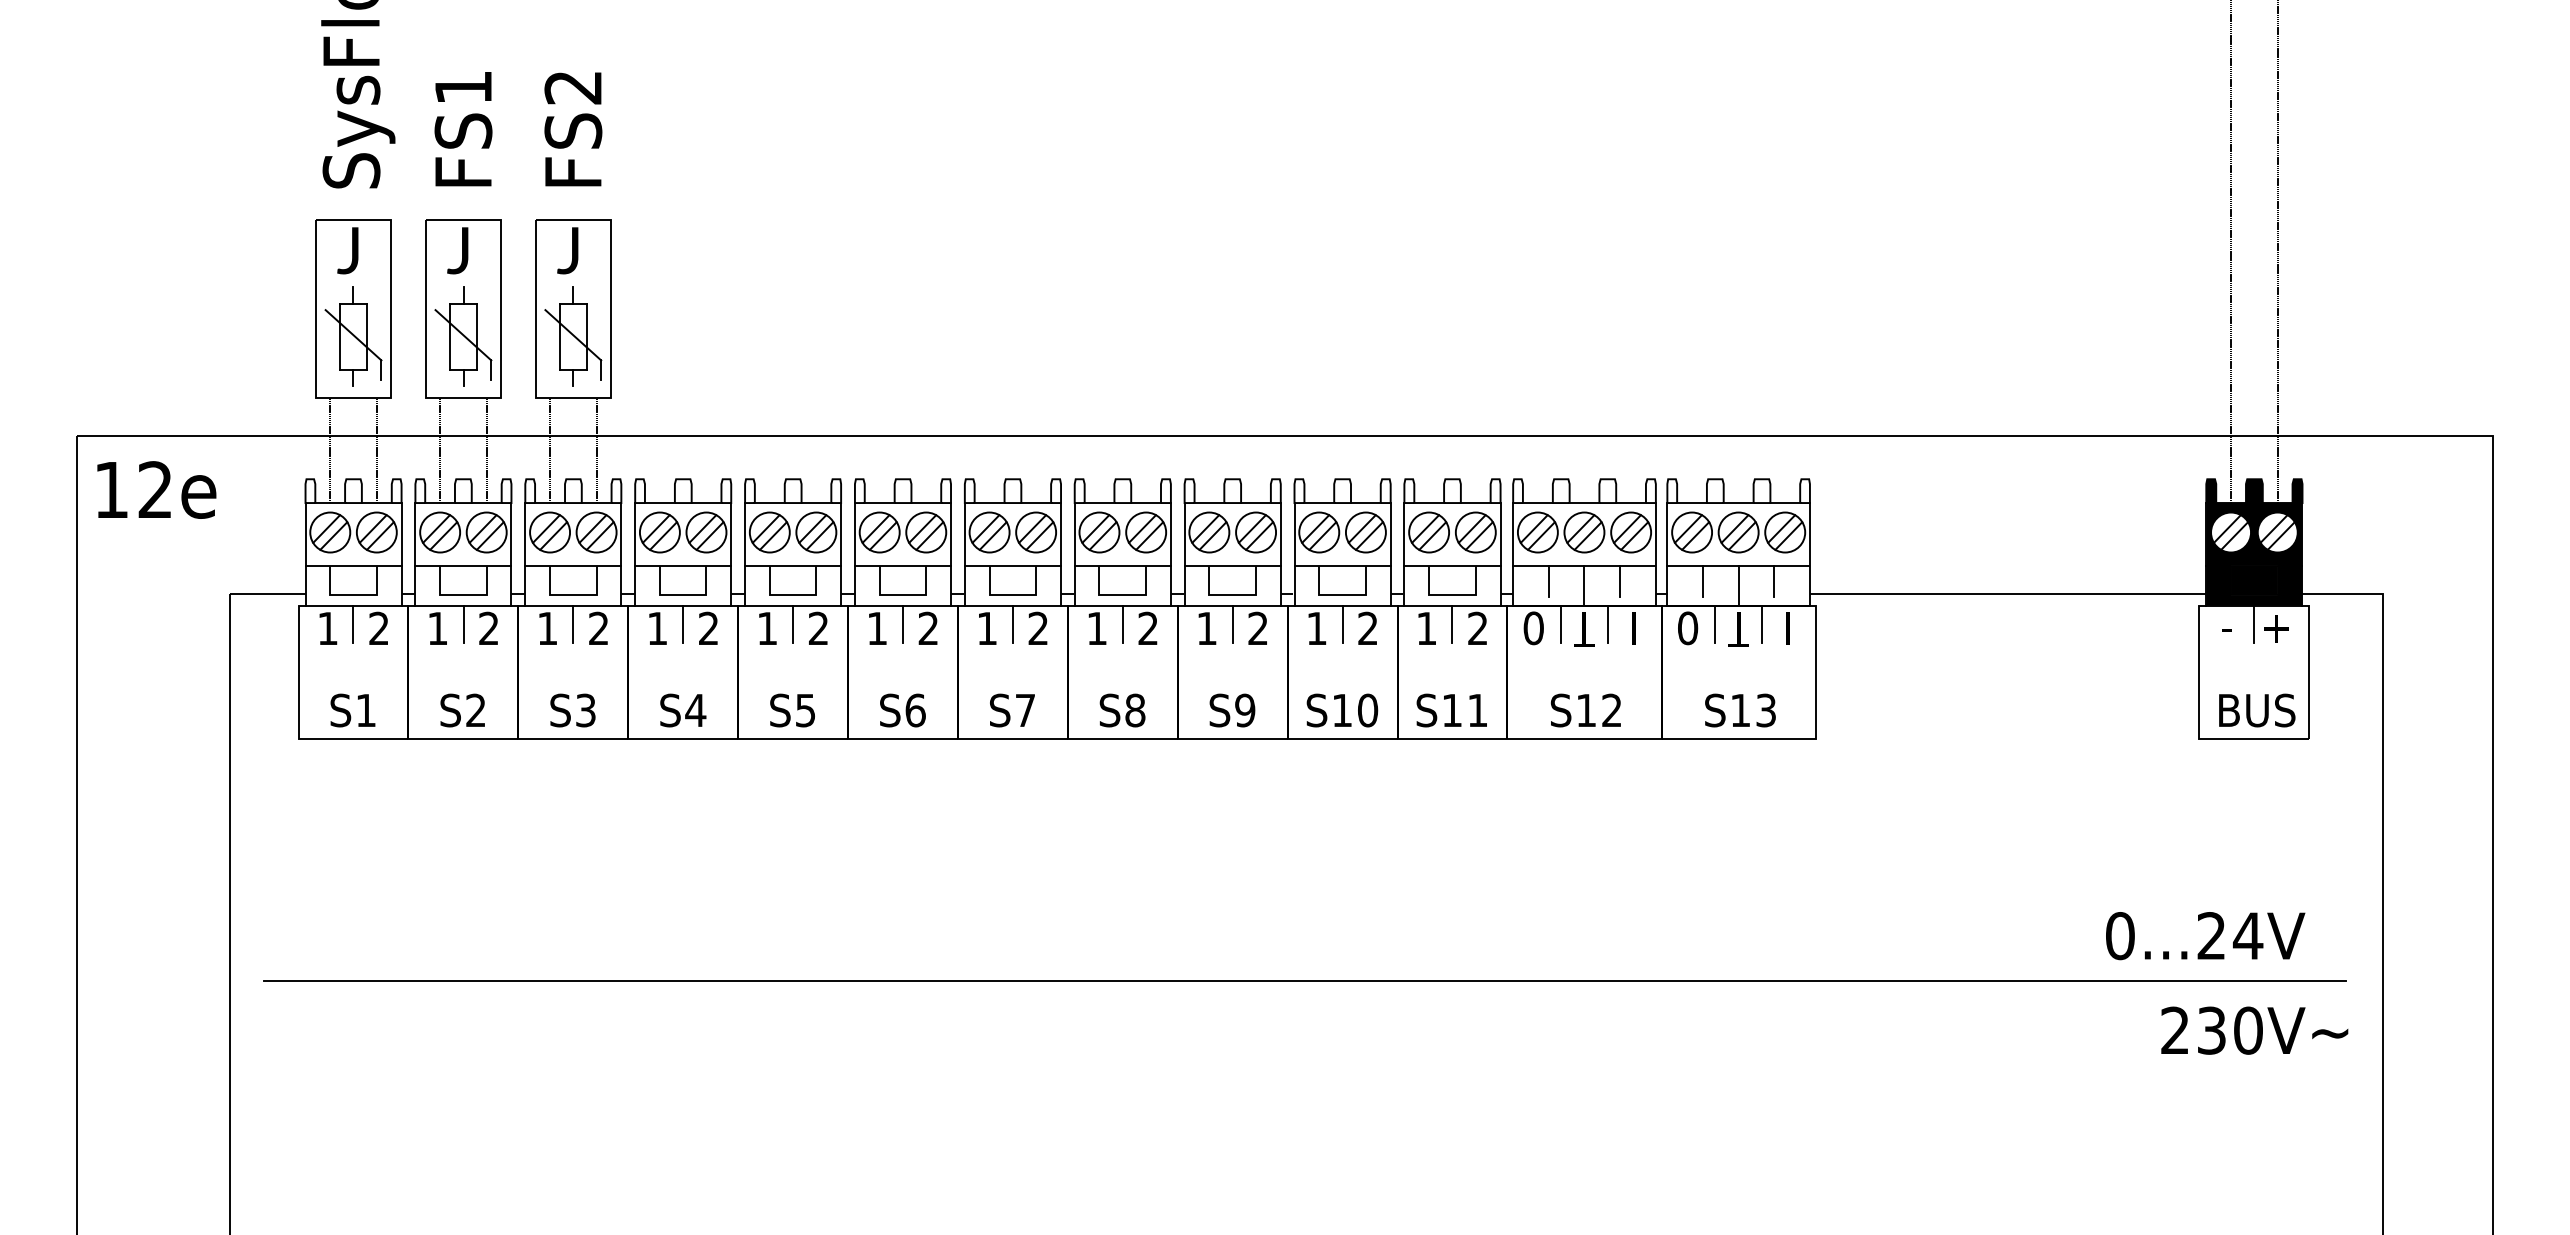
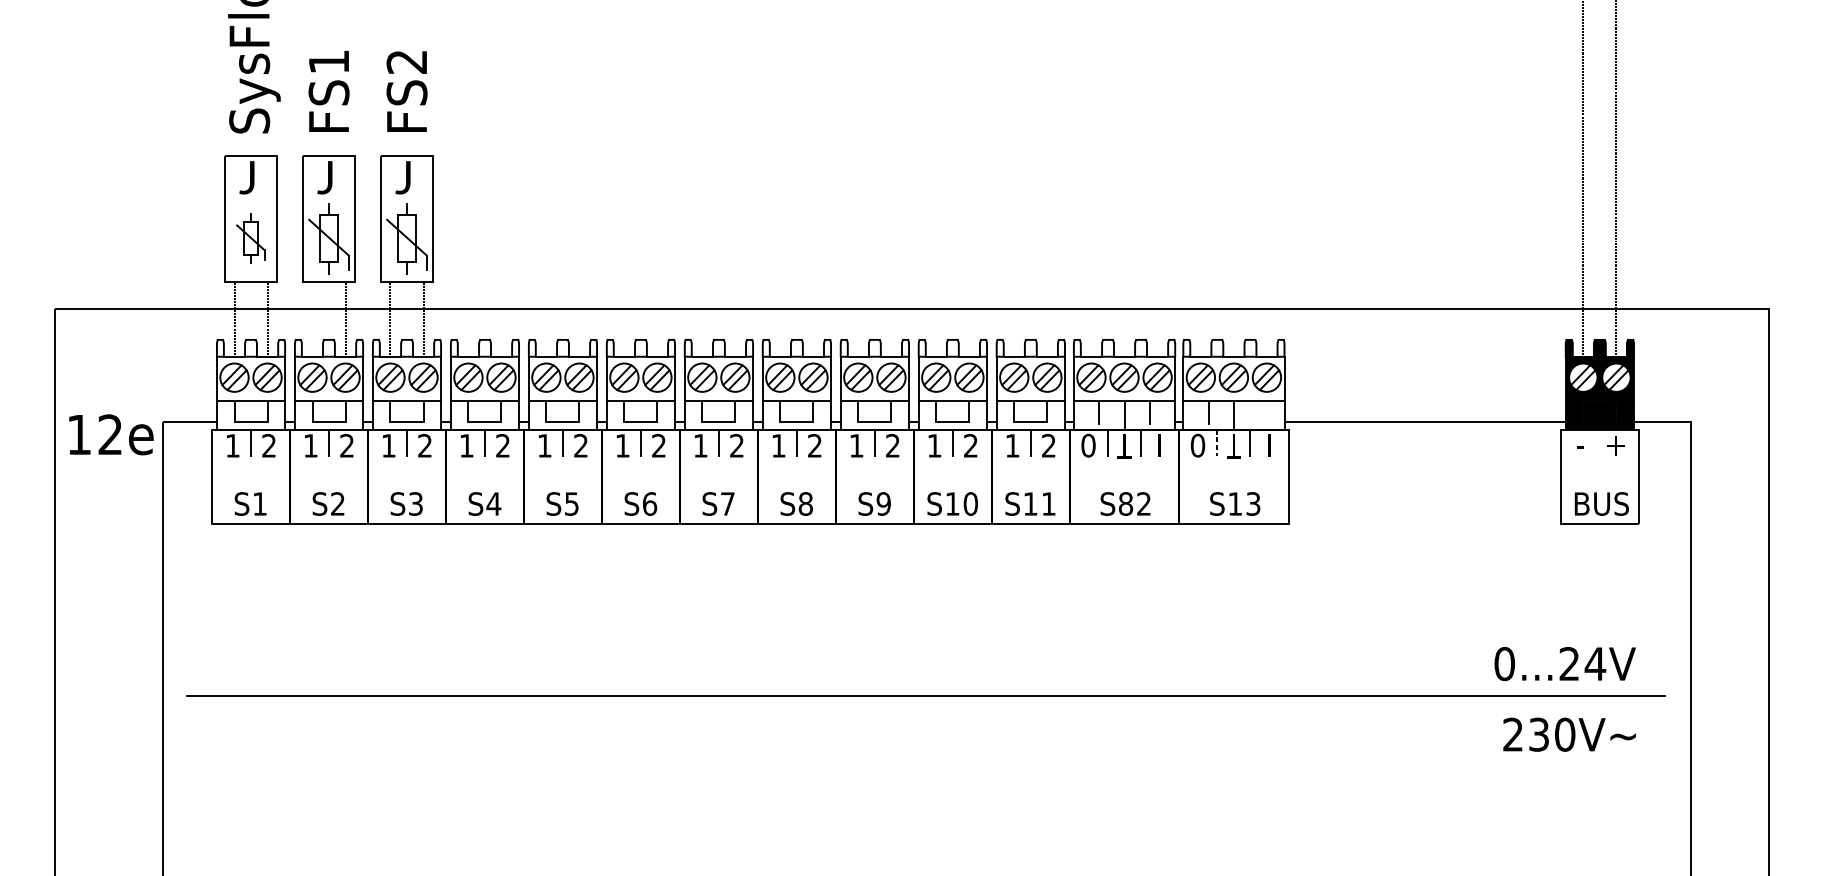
part: (353, 336) -> (251, 238), size x0.7
line: (440, 450) -> (312, 319), removed
text: (156, 489) -> (111, 434), moved
line: (1774, 581) -> (1259, 412), removed
line: (2254, 623) -> (1599, 442), removed
line: (1715, 624) -> (1217, 442), solid -> dashed
text: (1586, 710) -> (1125, 503), S12 -> S82
text: (2254, 1030) -> (1569, 734), moved

